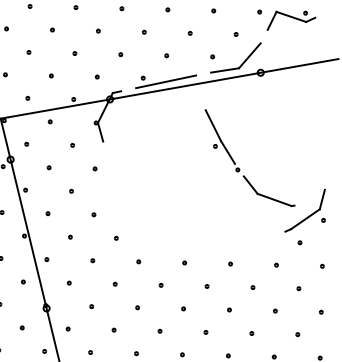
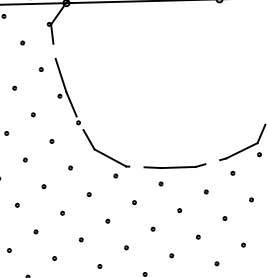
part: (235, 162) -> (77, 115), moved
part: (241, 243) -> (174, 165), added

